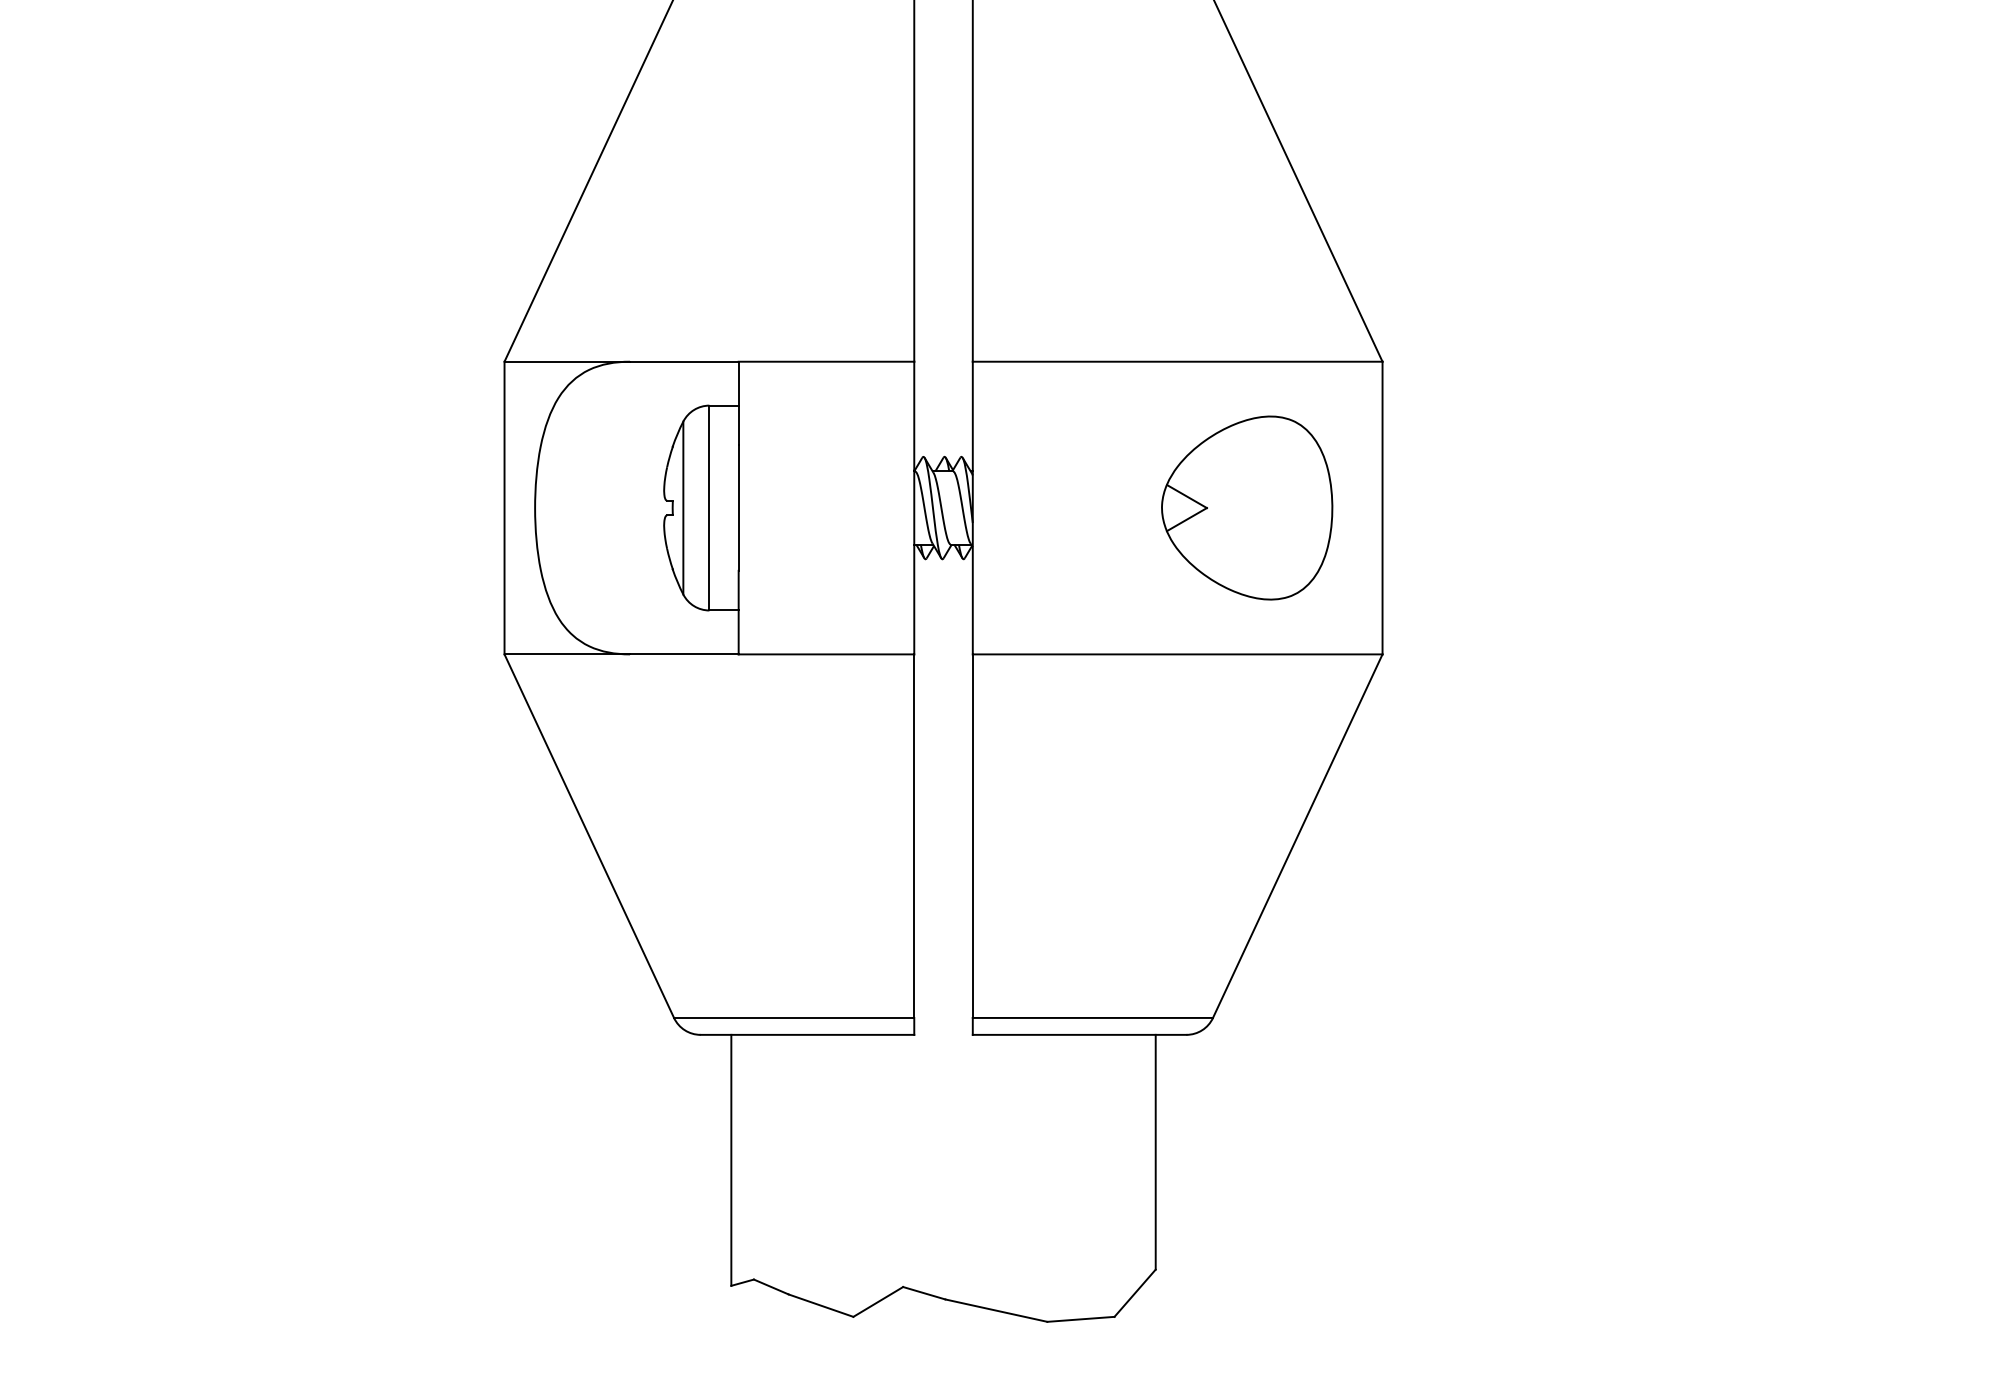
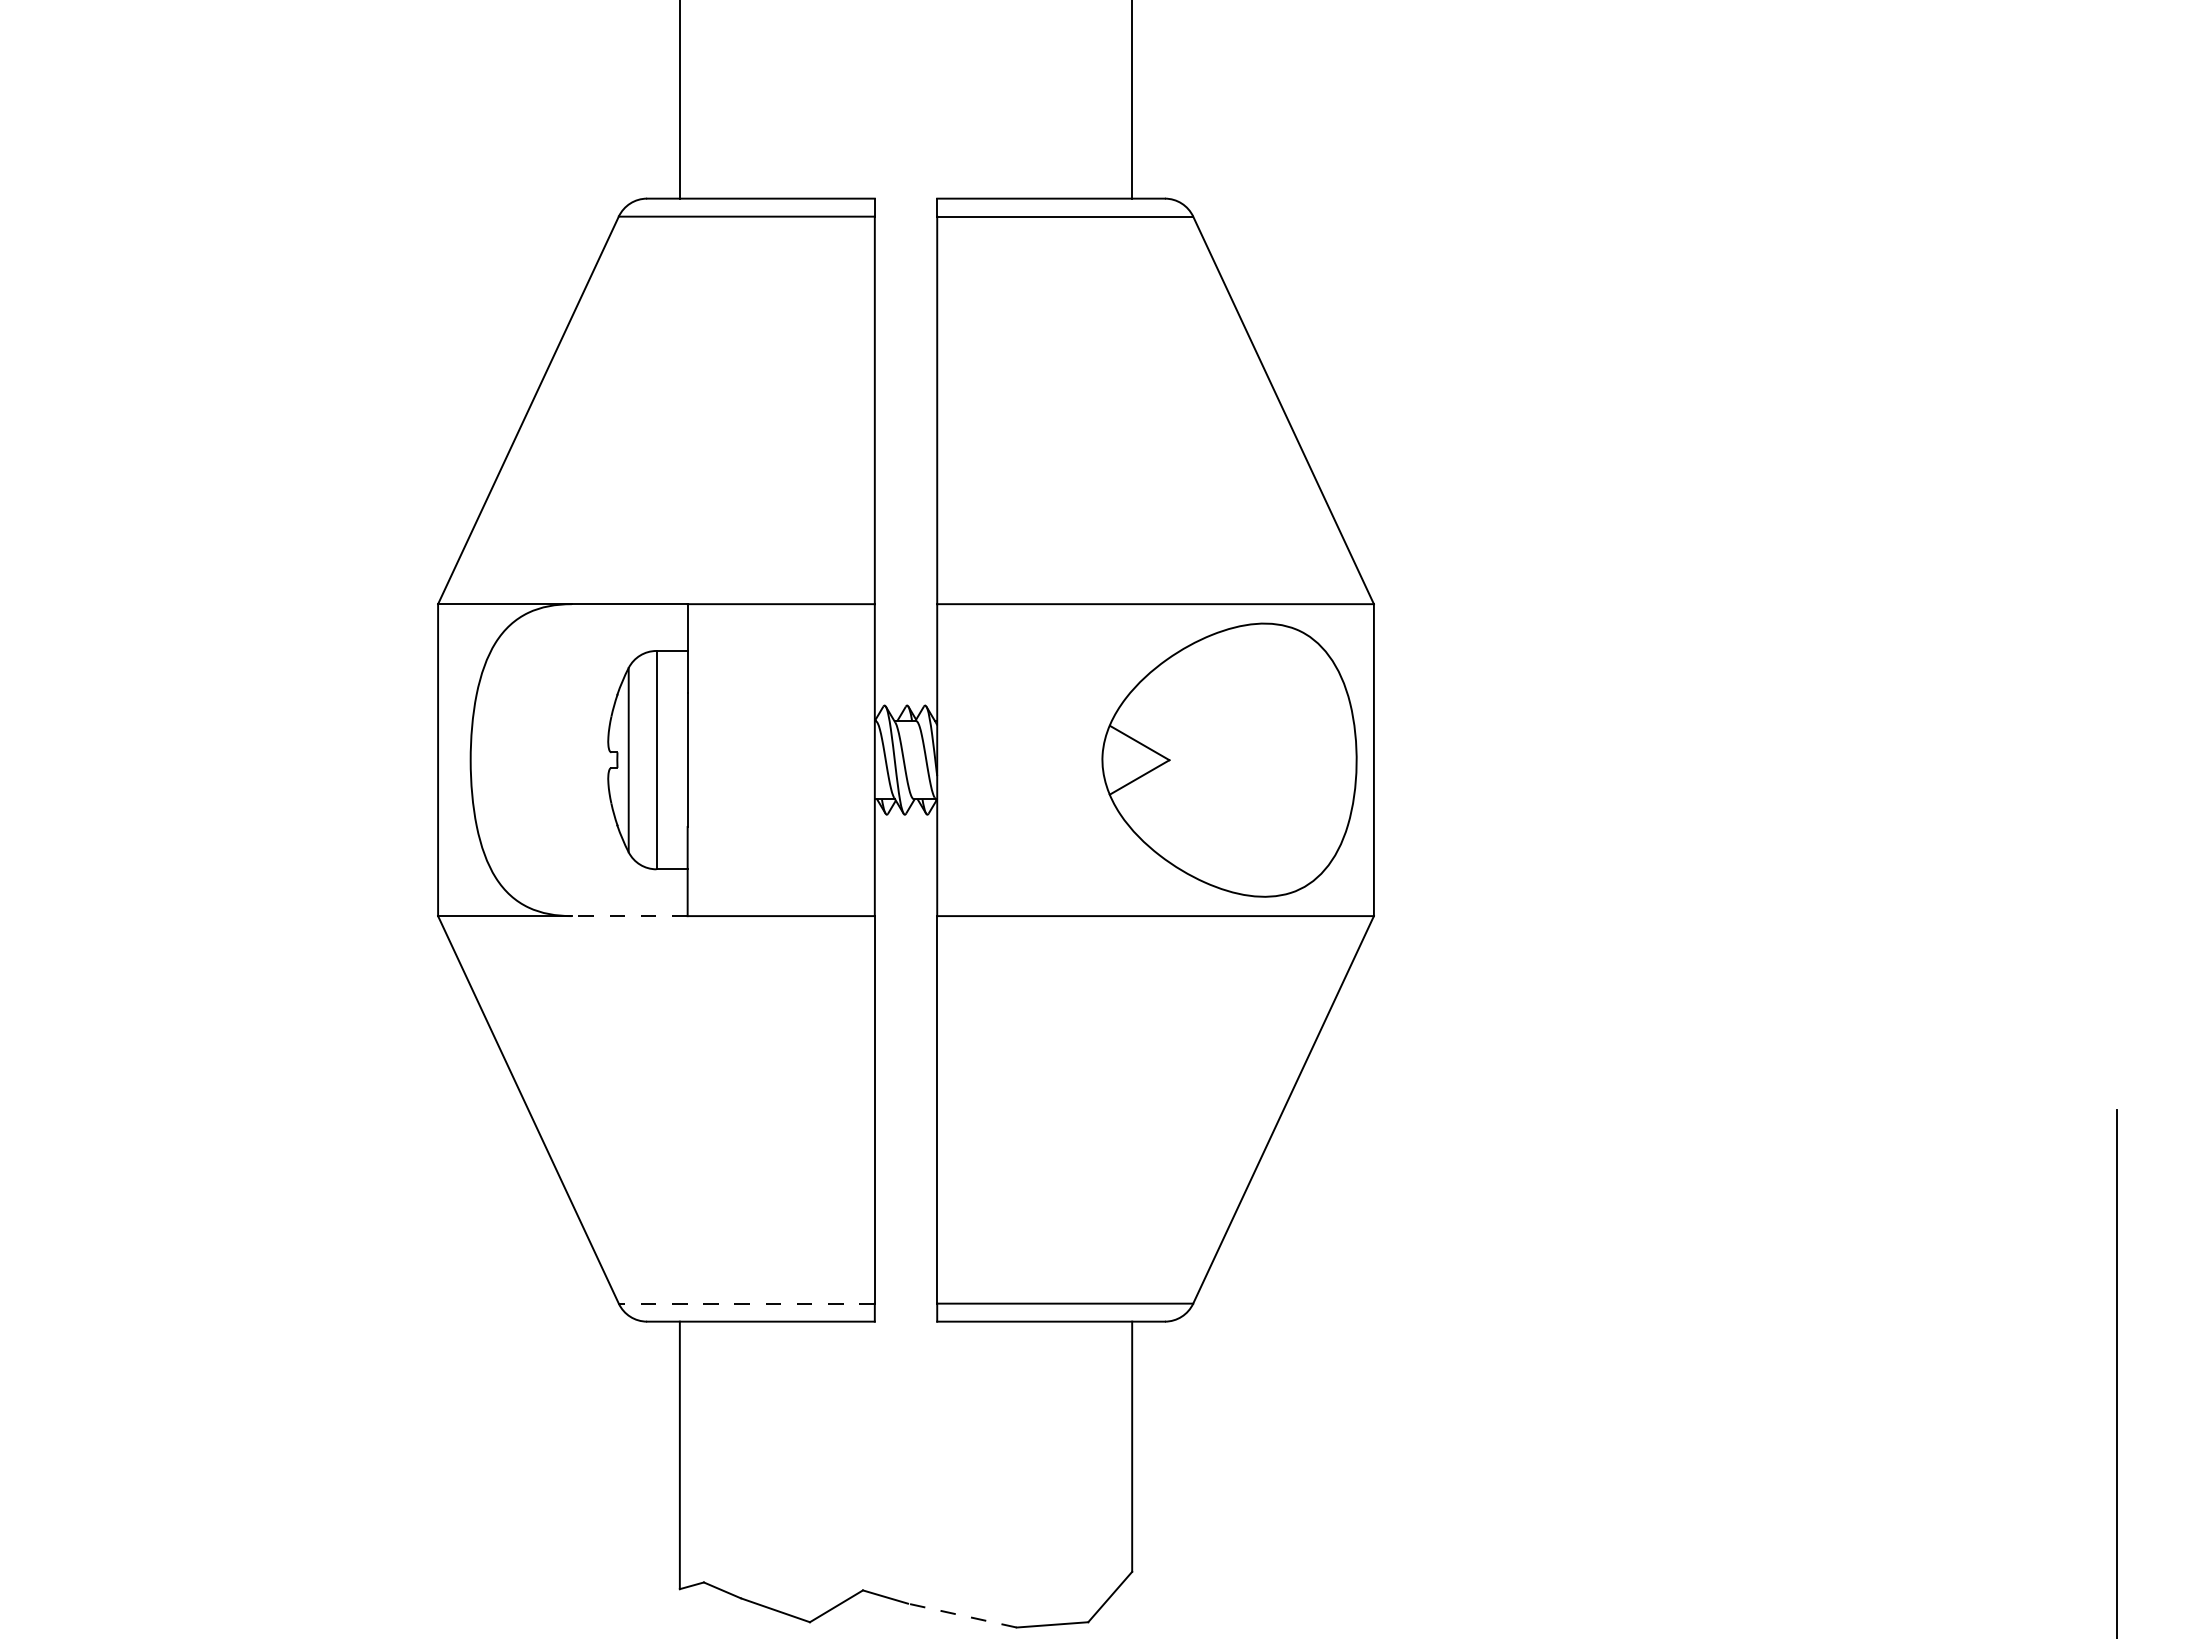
part: (1247, 507) -> (1229, 759), size x1.4
line: (684, 654) -> (629, 916), solid -> dashed
line: (793, 1017) -> (746, 1303), solid -> dashed
line: (996, 1310) -> (962, 1615), solid -> dashed

